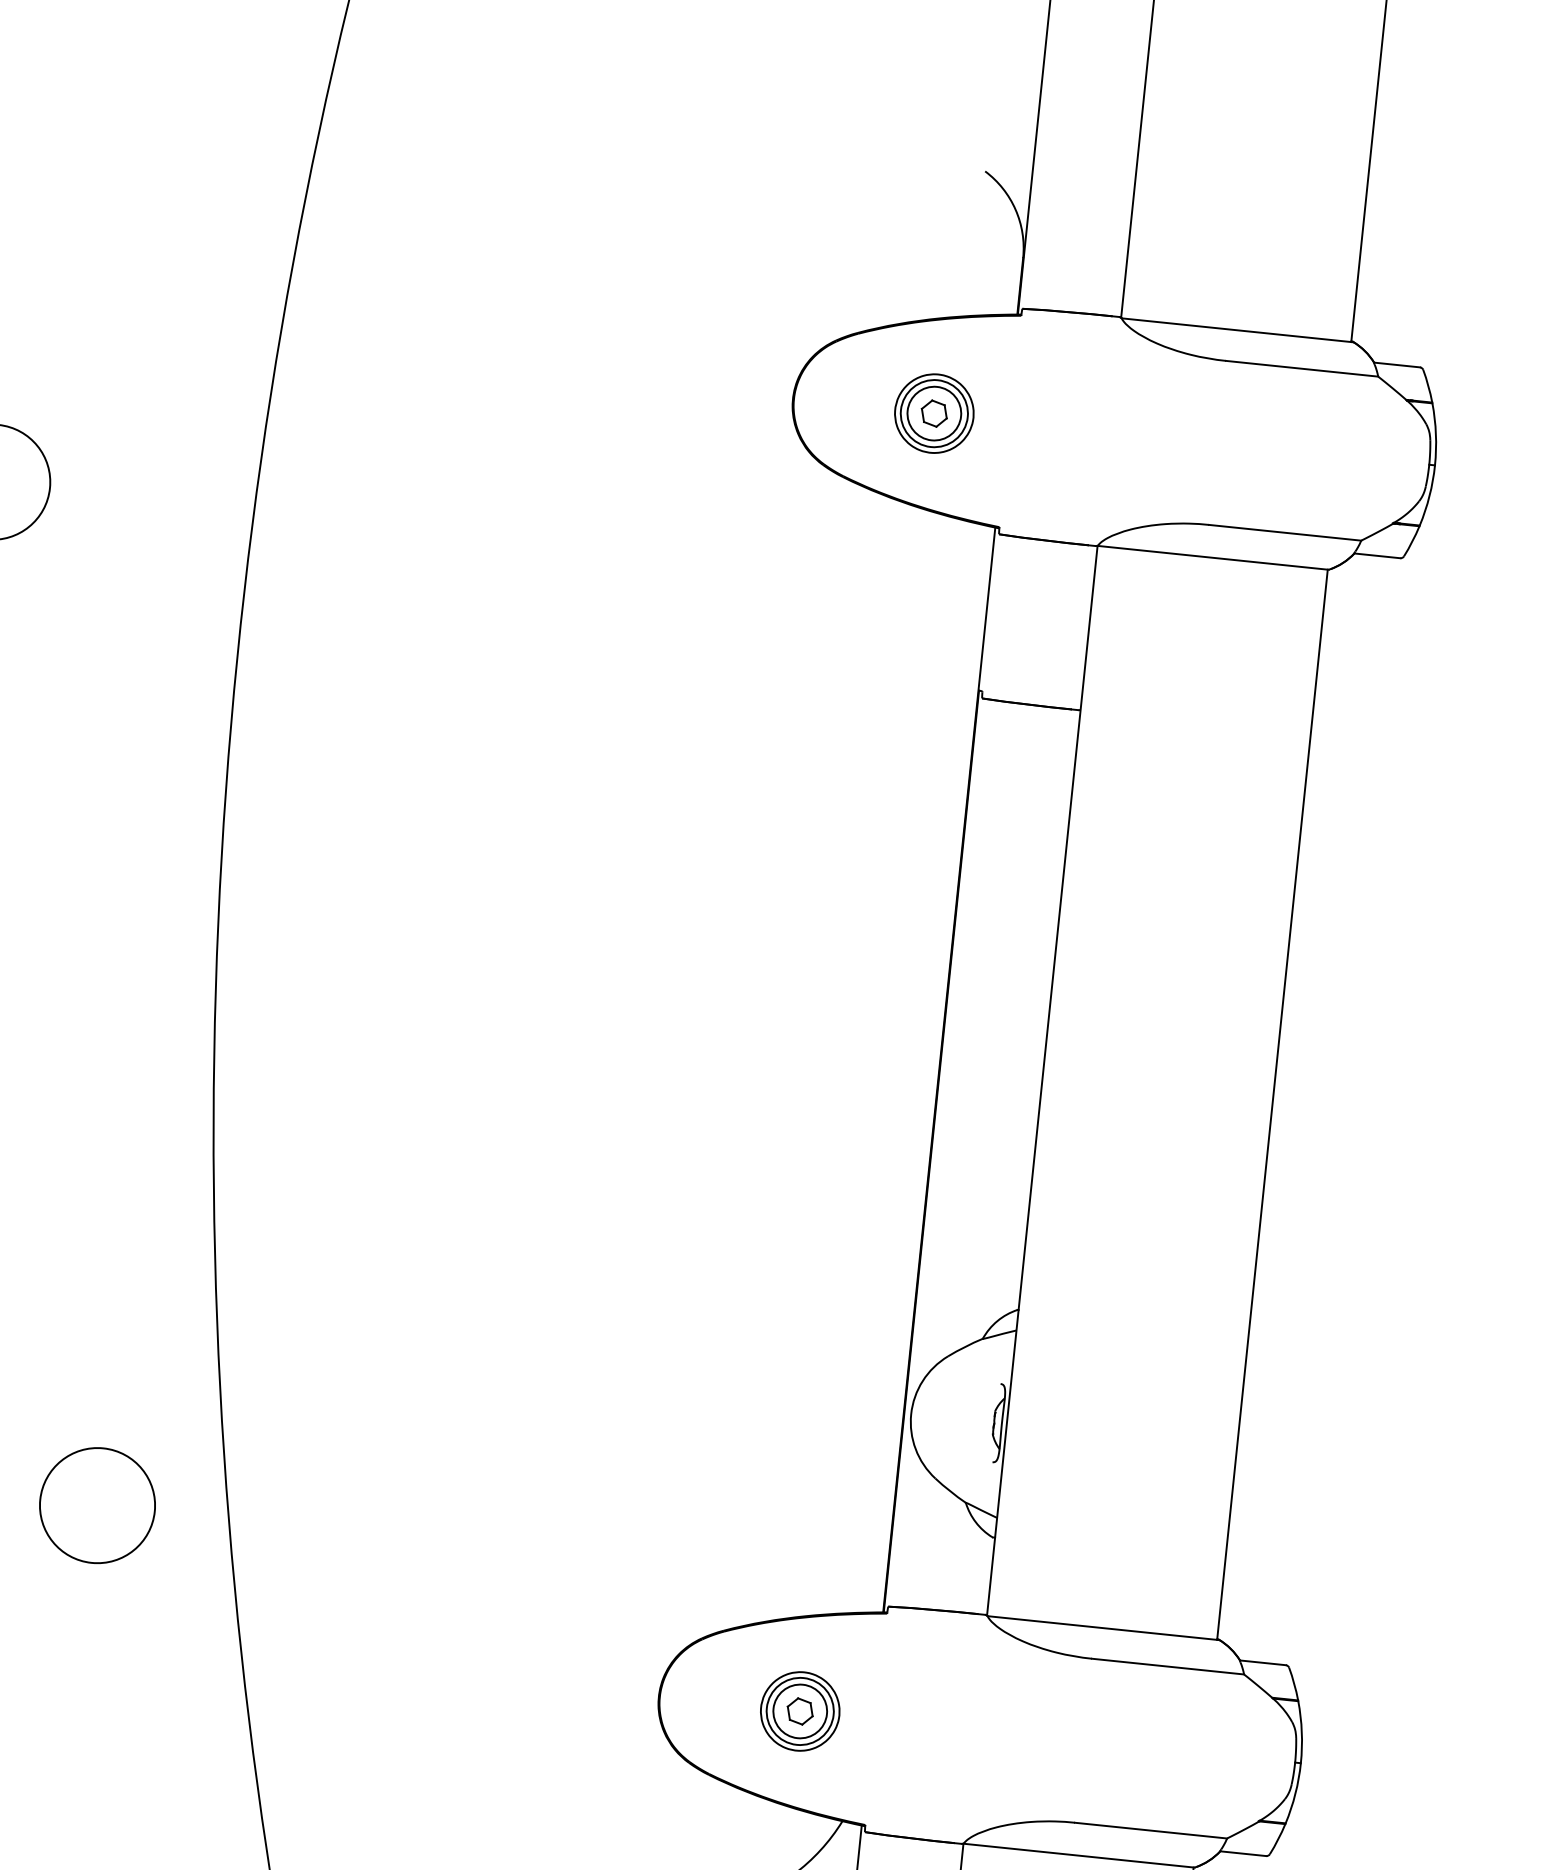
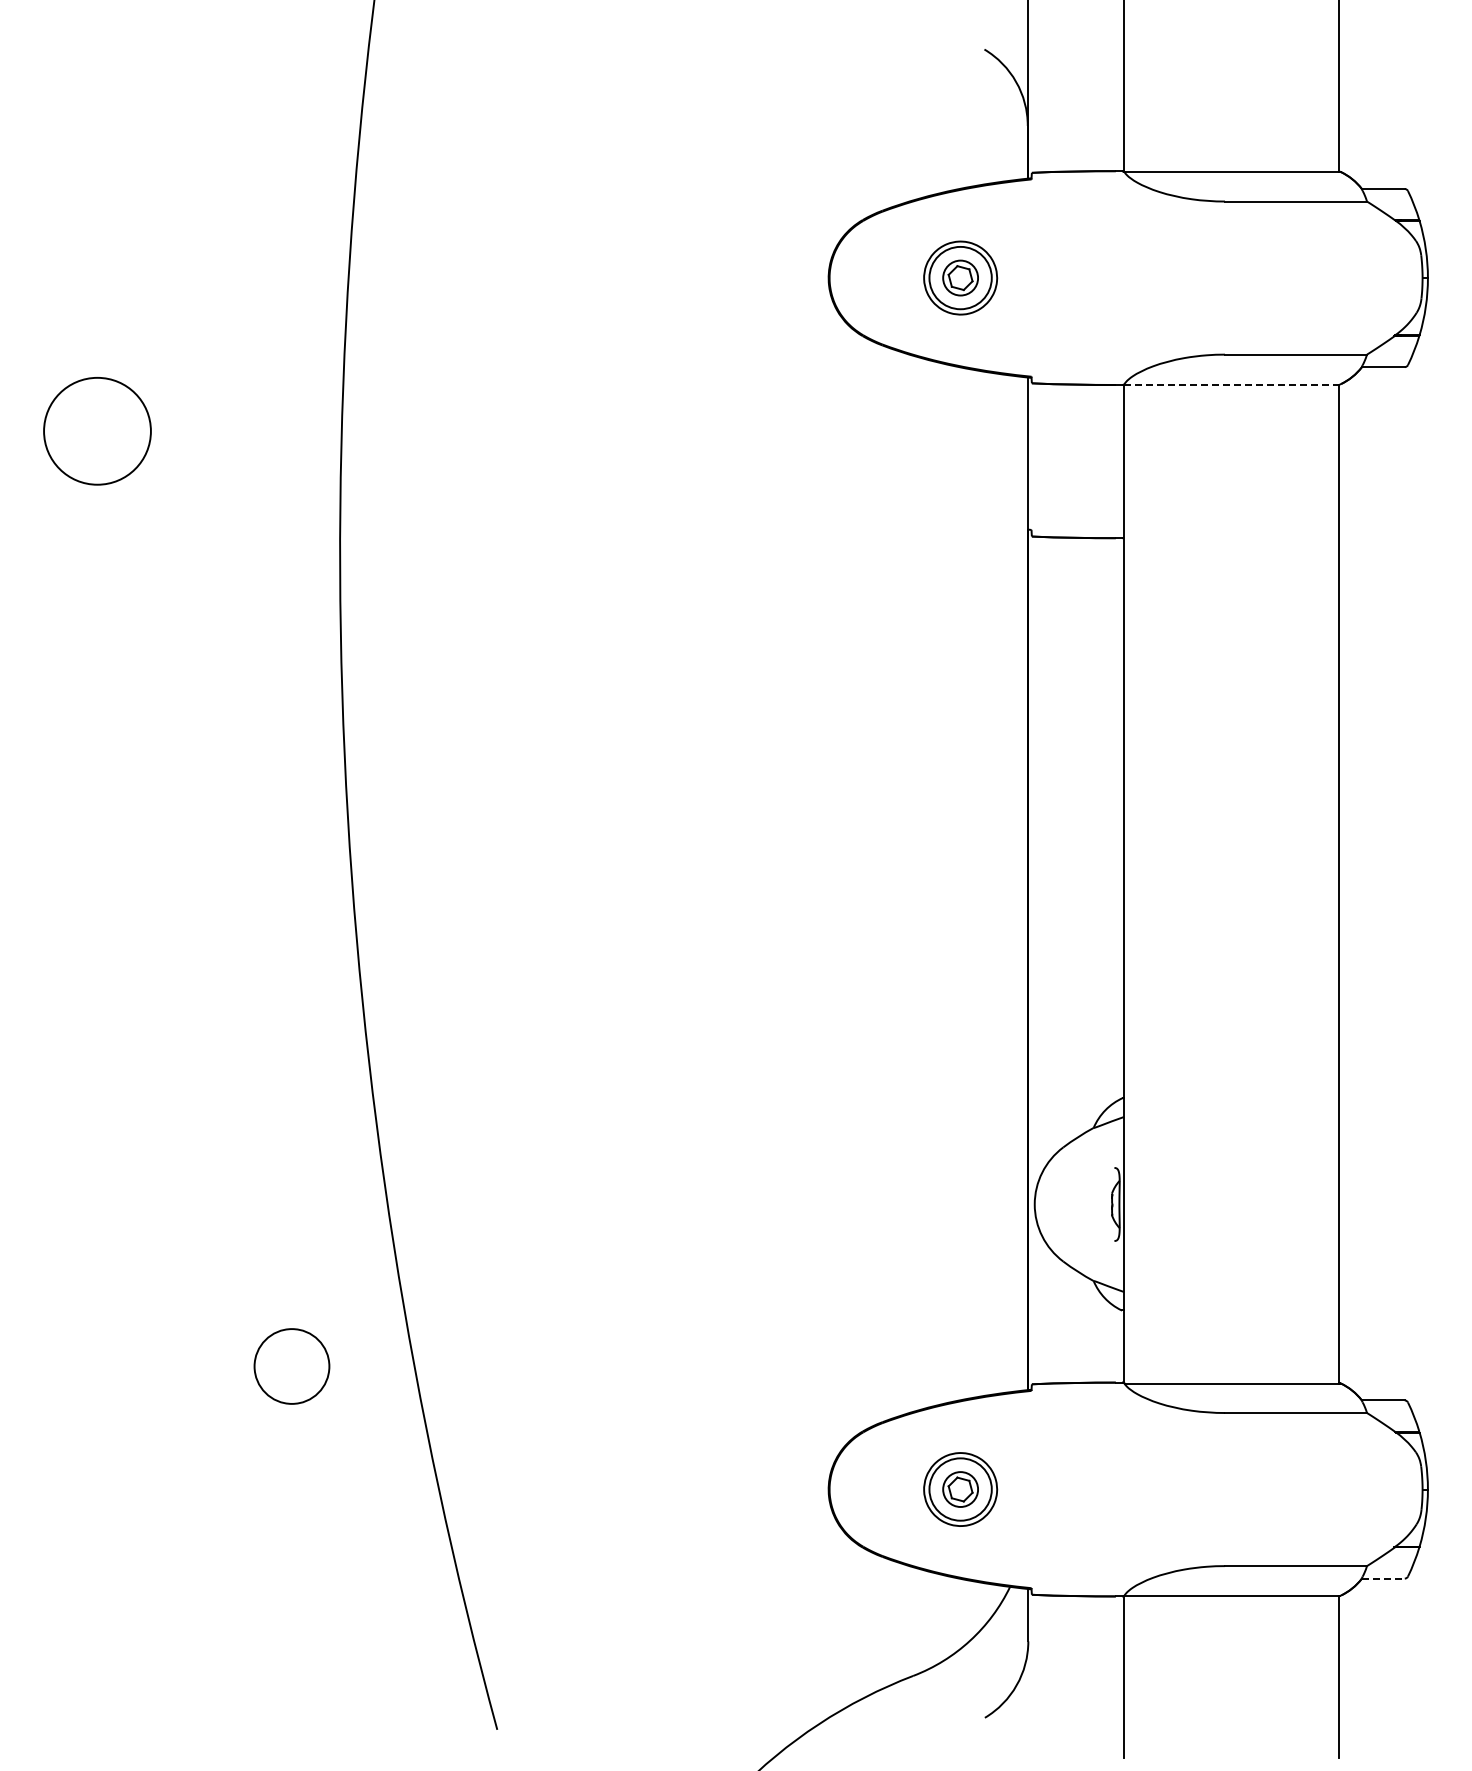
circle: (934, 414) -> (960, 278), size x0.7
line: (1212, 557) -> (1231, 384), solid -> dashed
circle: (97, 1505) -> (291, 1366), size x0.7
circle: (800, 1711) -> (960, 1489), size x0.7
line: (1243, 1853) -> (1383, 1578), solid -> dashed

